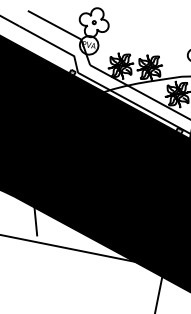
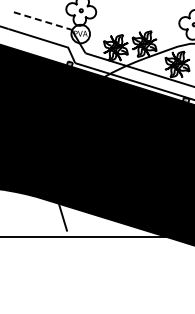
line: (55, 25) -> (43, 21), solid -> dashed

